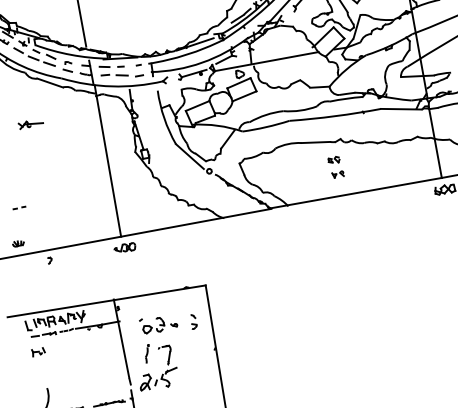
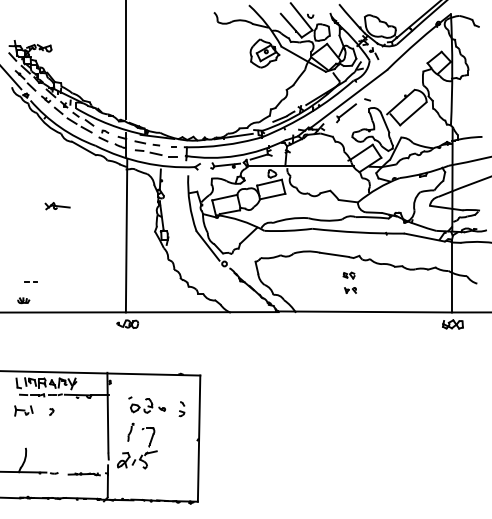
part: (30, 124) -> (57, 206), moved
line: (17, 208) -> (29, 281), moved
part: (49, 260) -> (51, 411), moved
part: (38, 351) -> (23, 410), size x1.43

